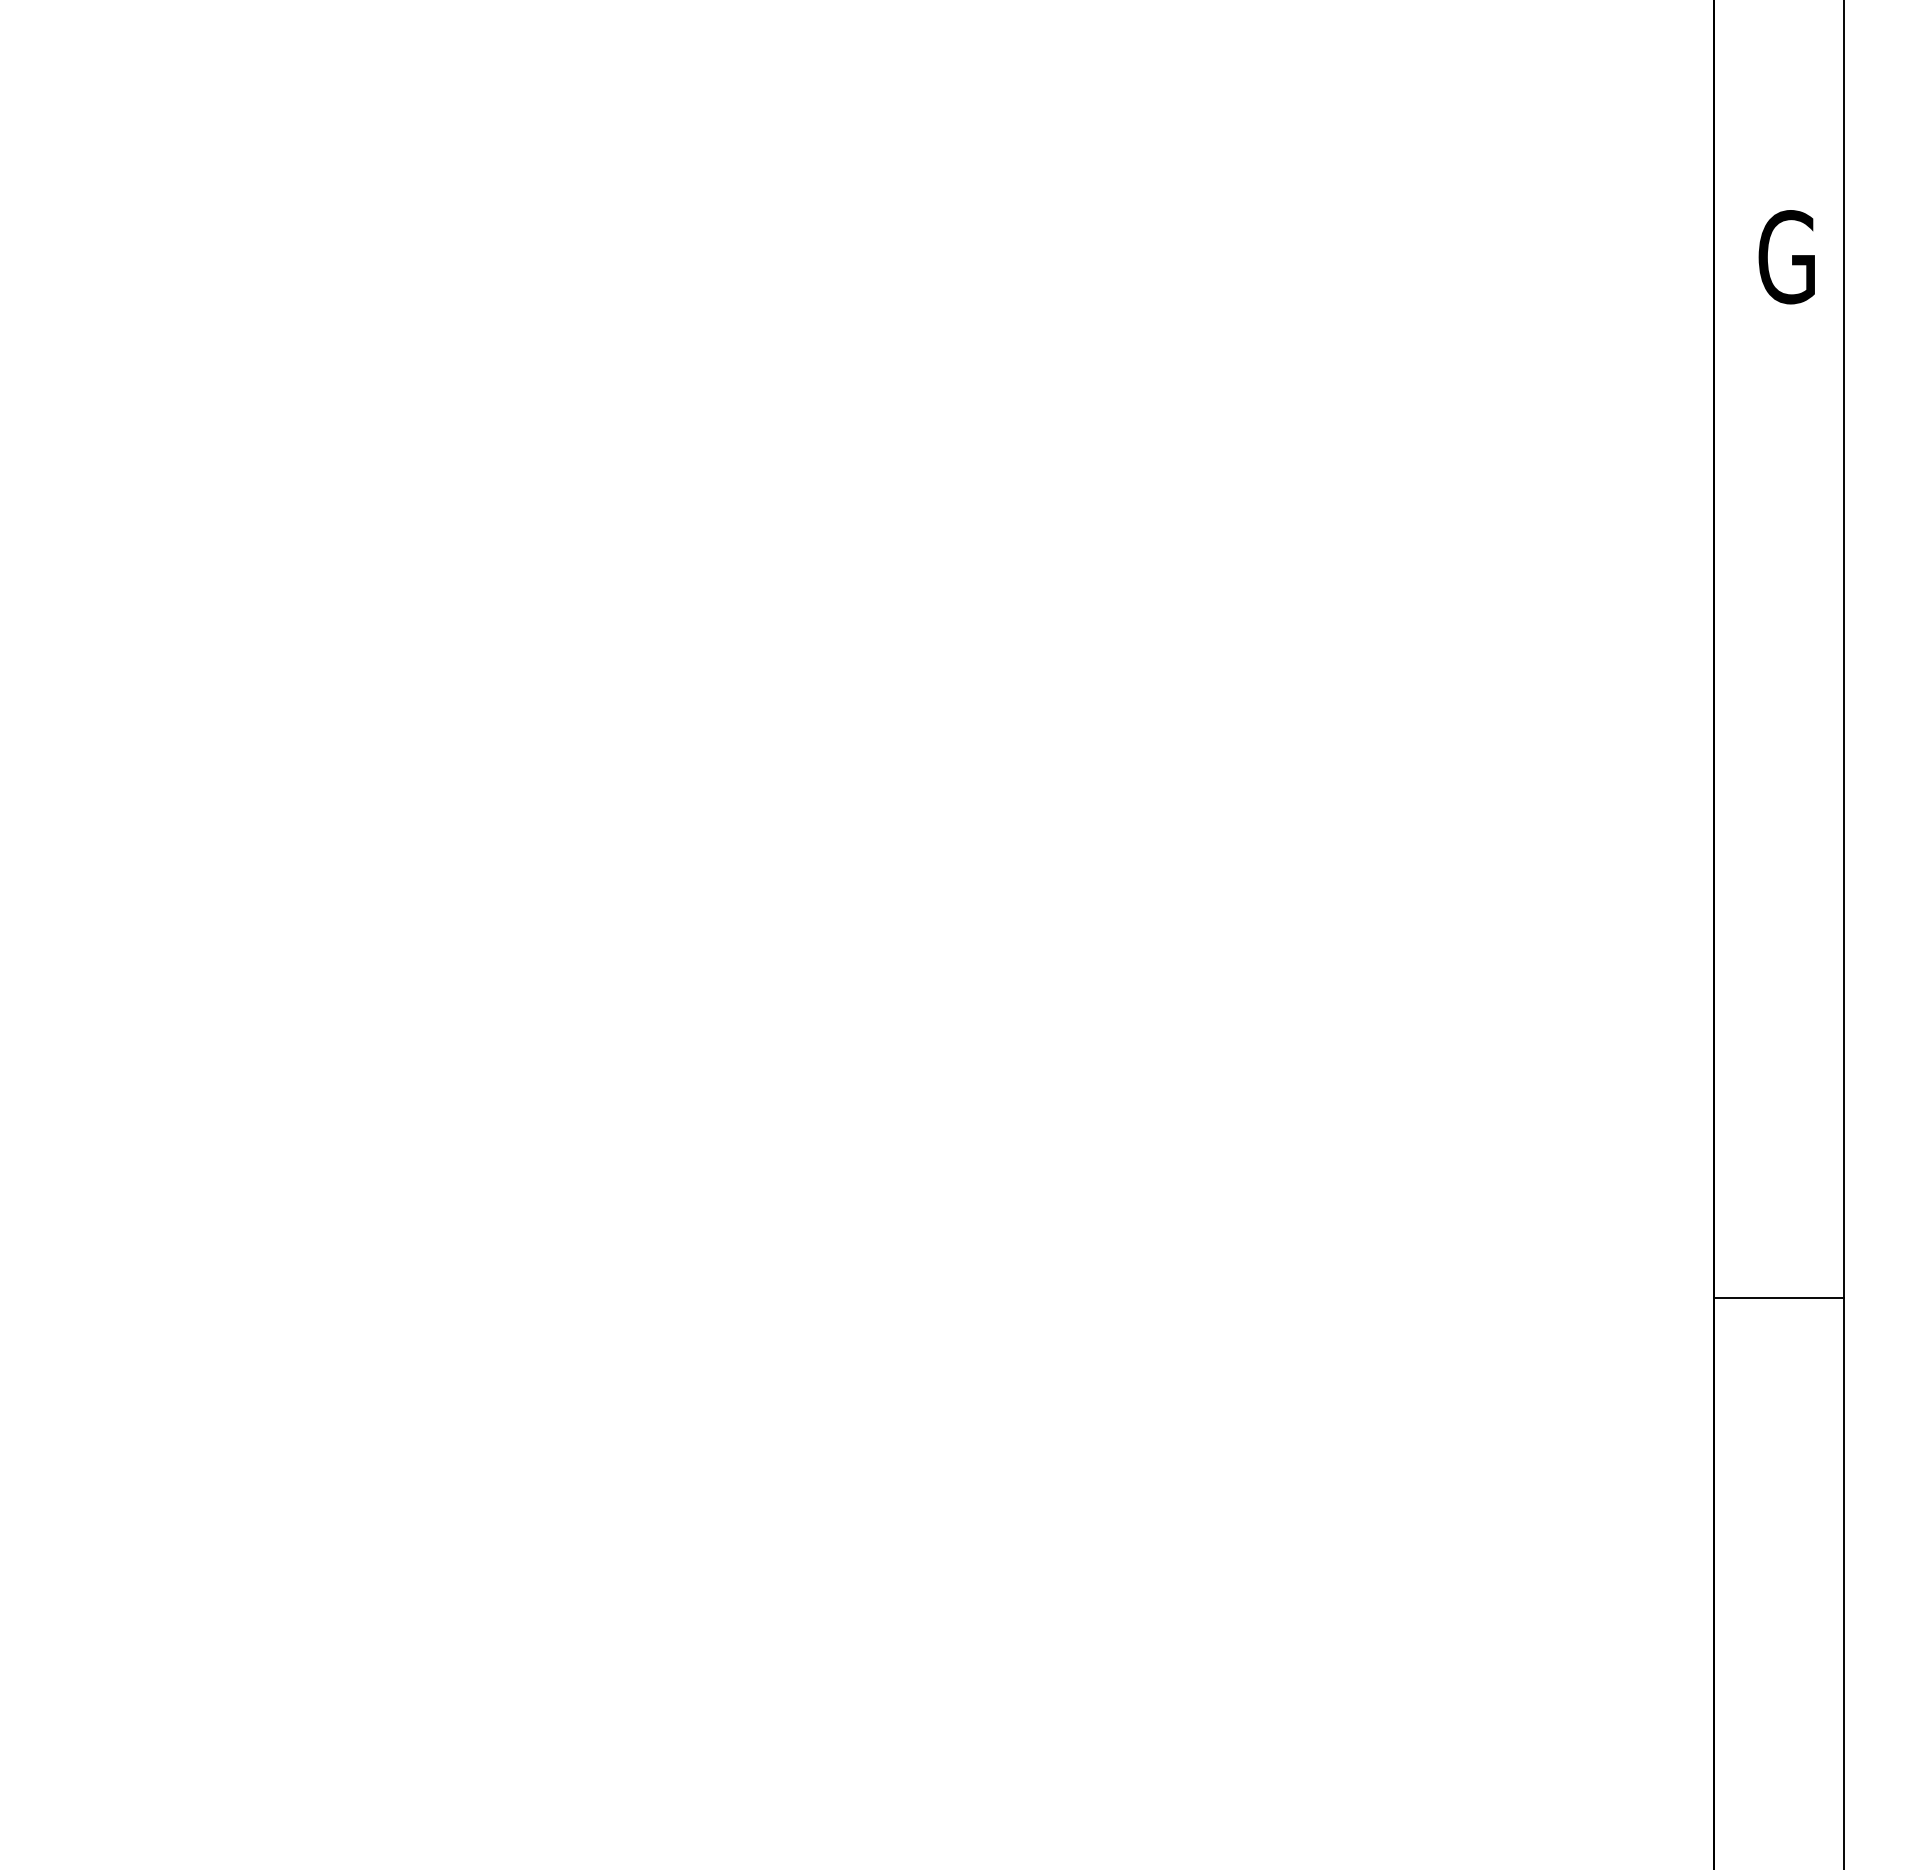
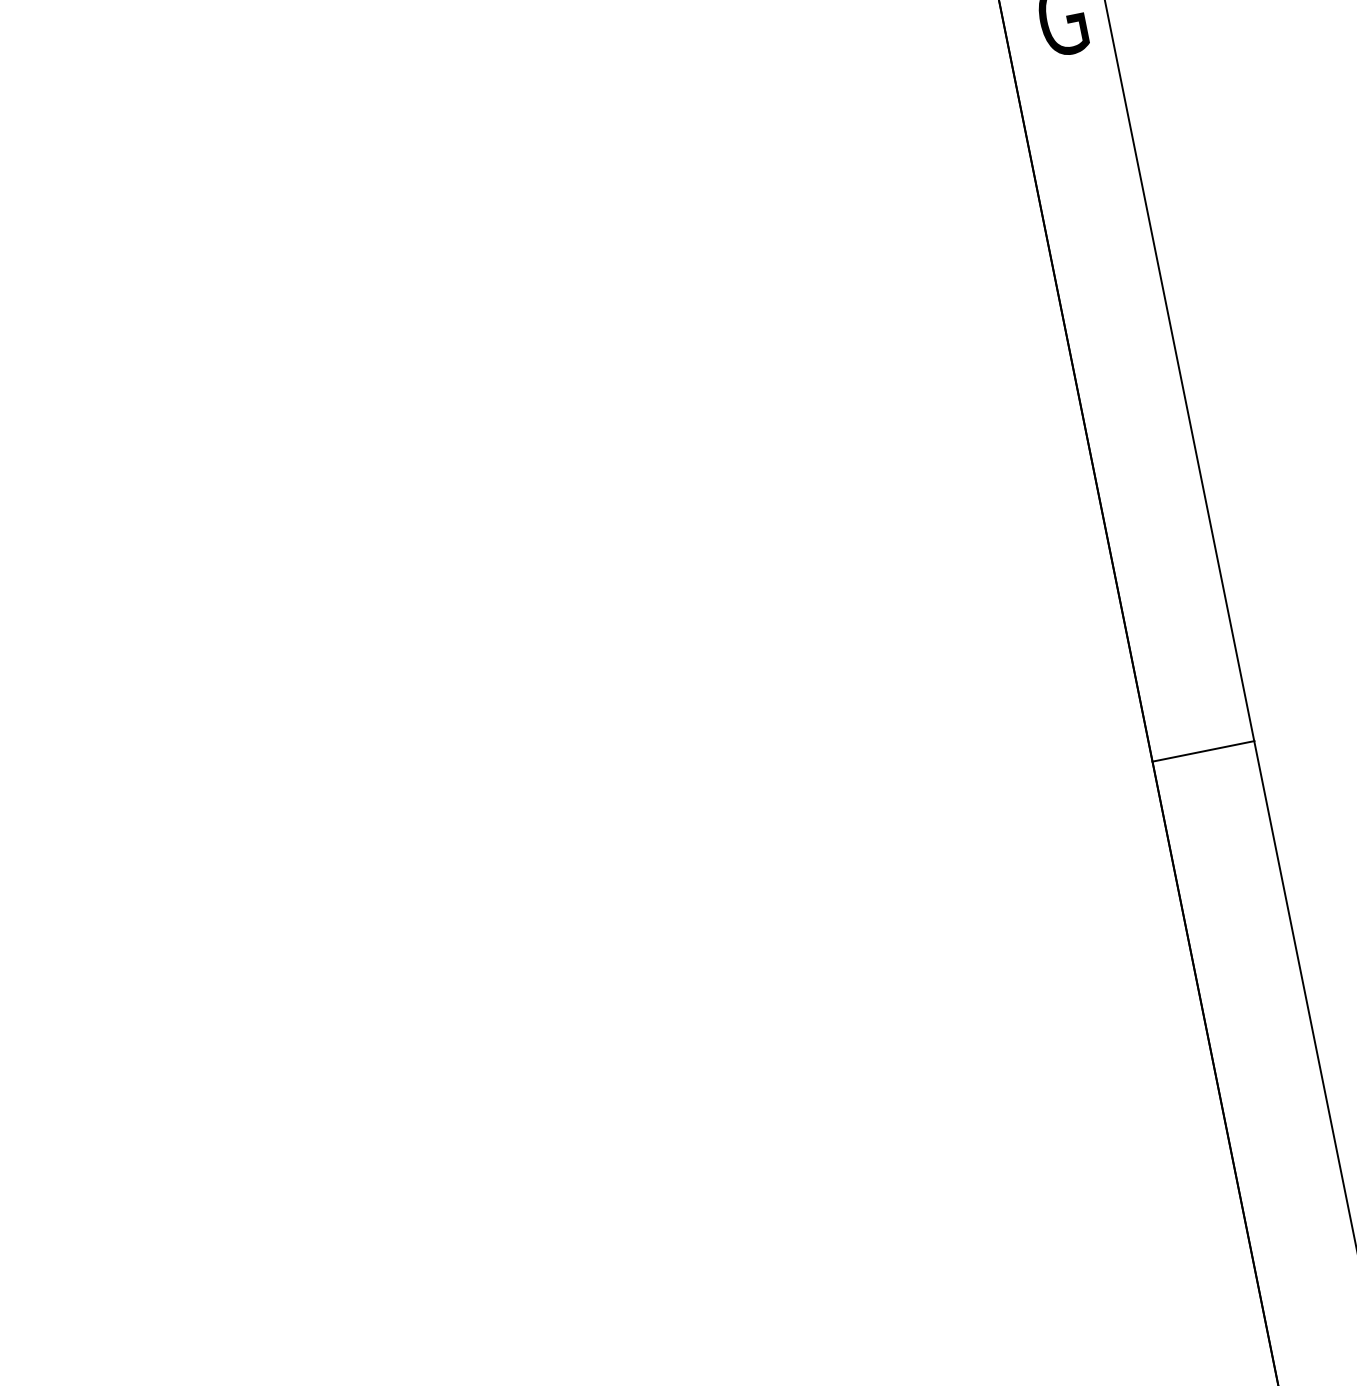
line: (1778, 1297) -> (1203, 751), moved

